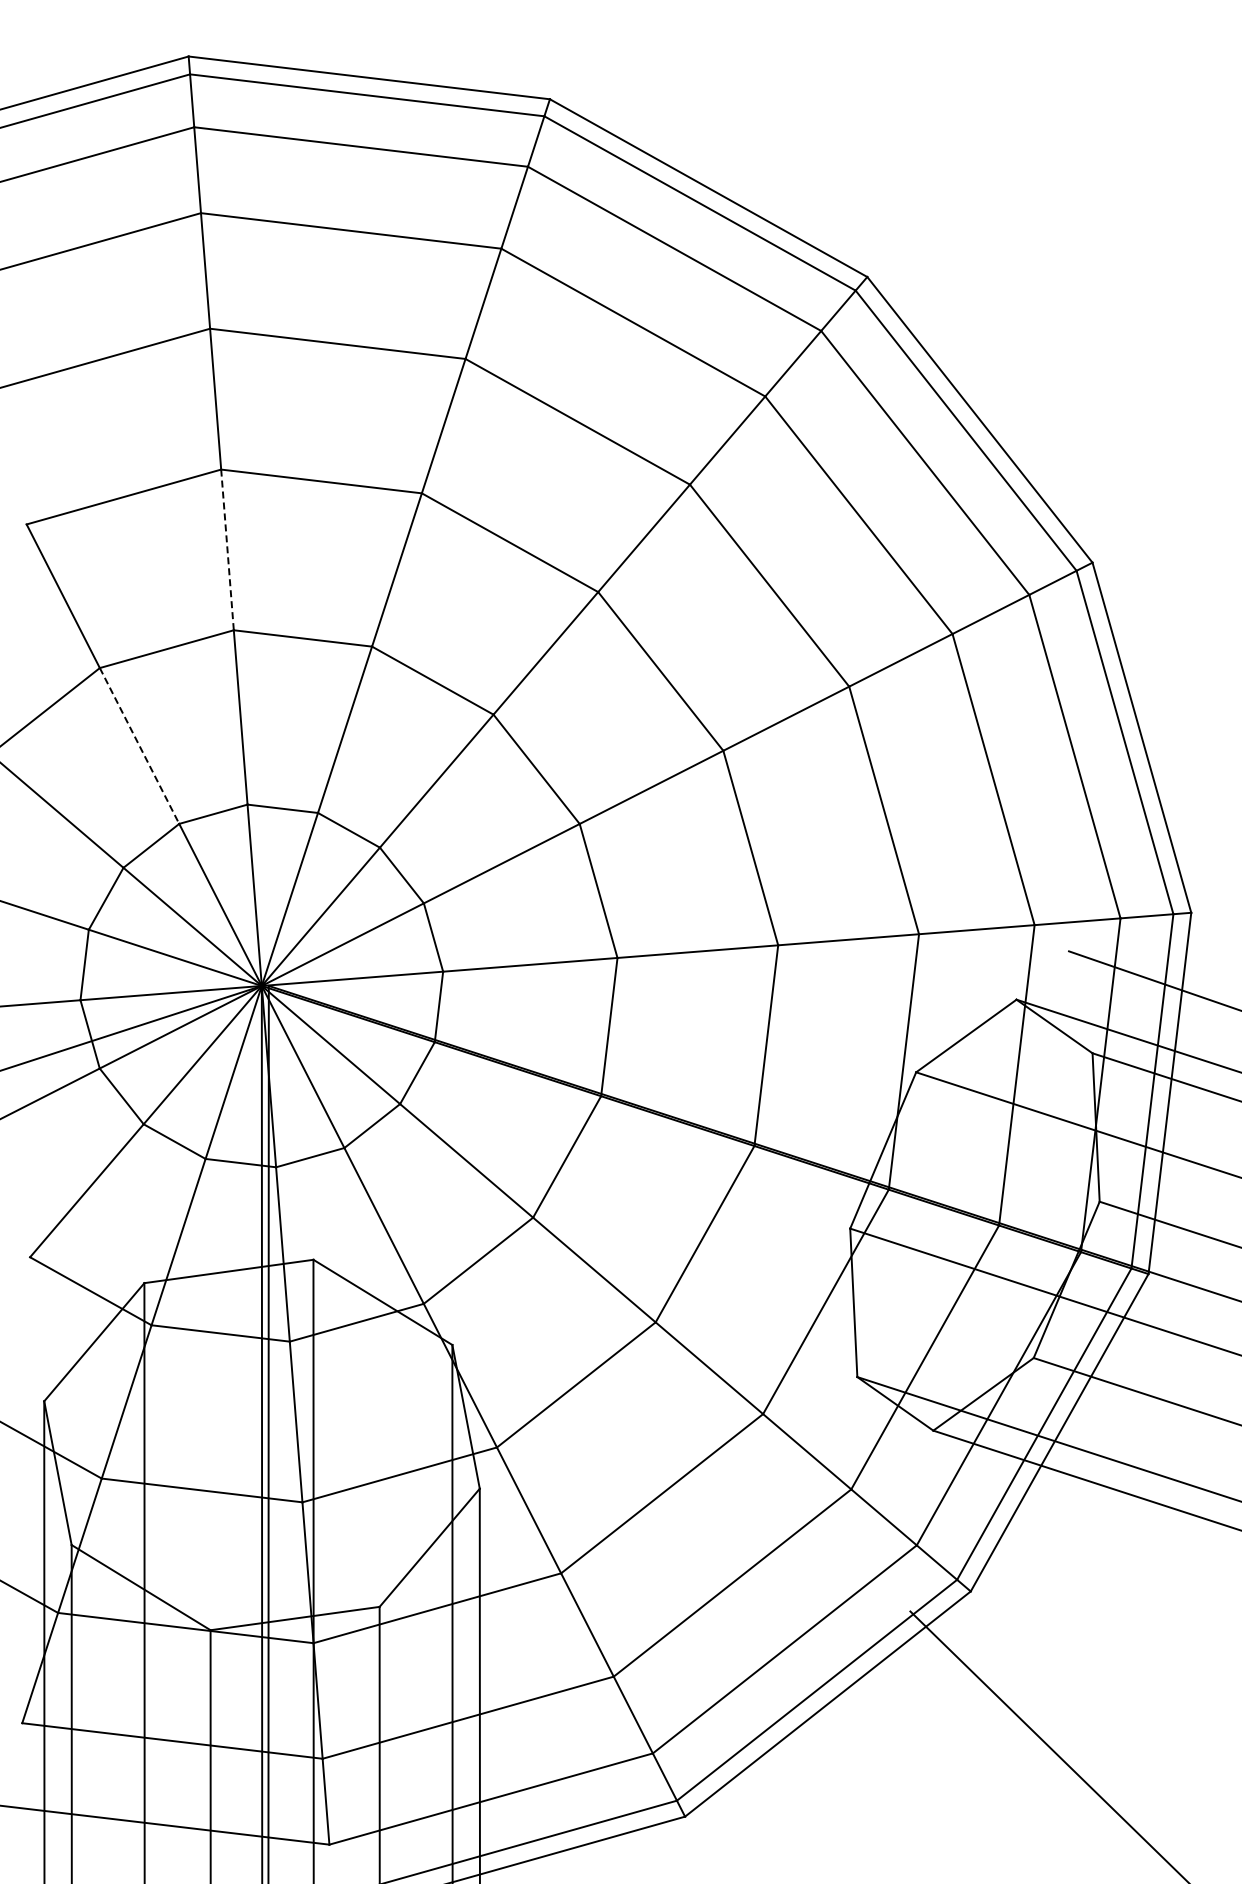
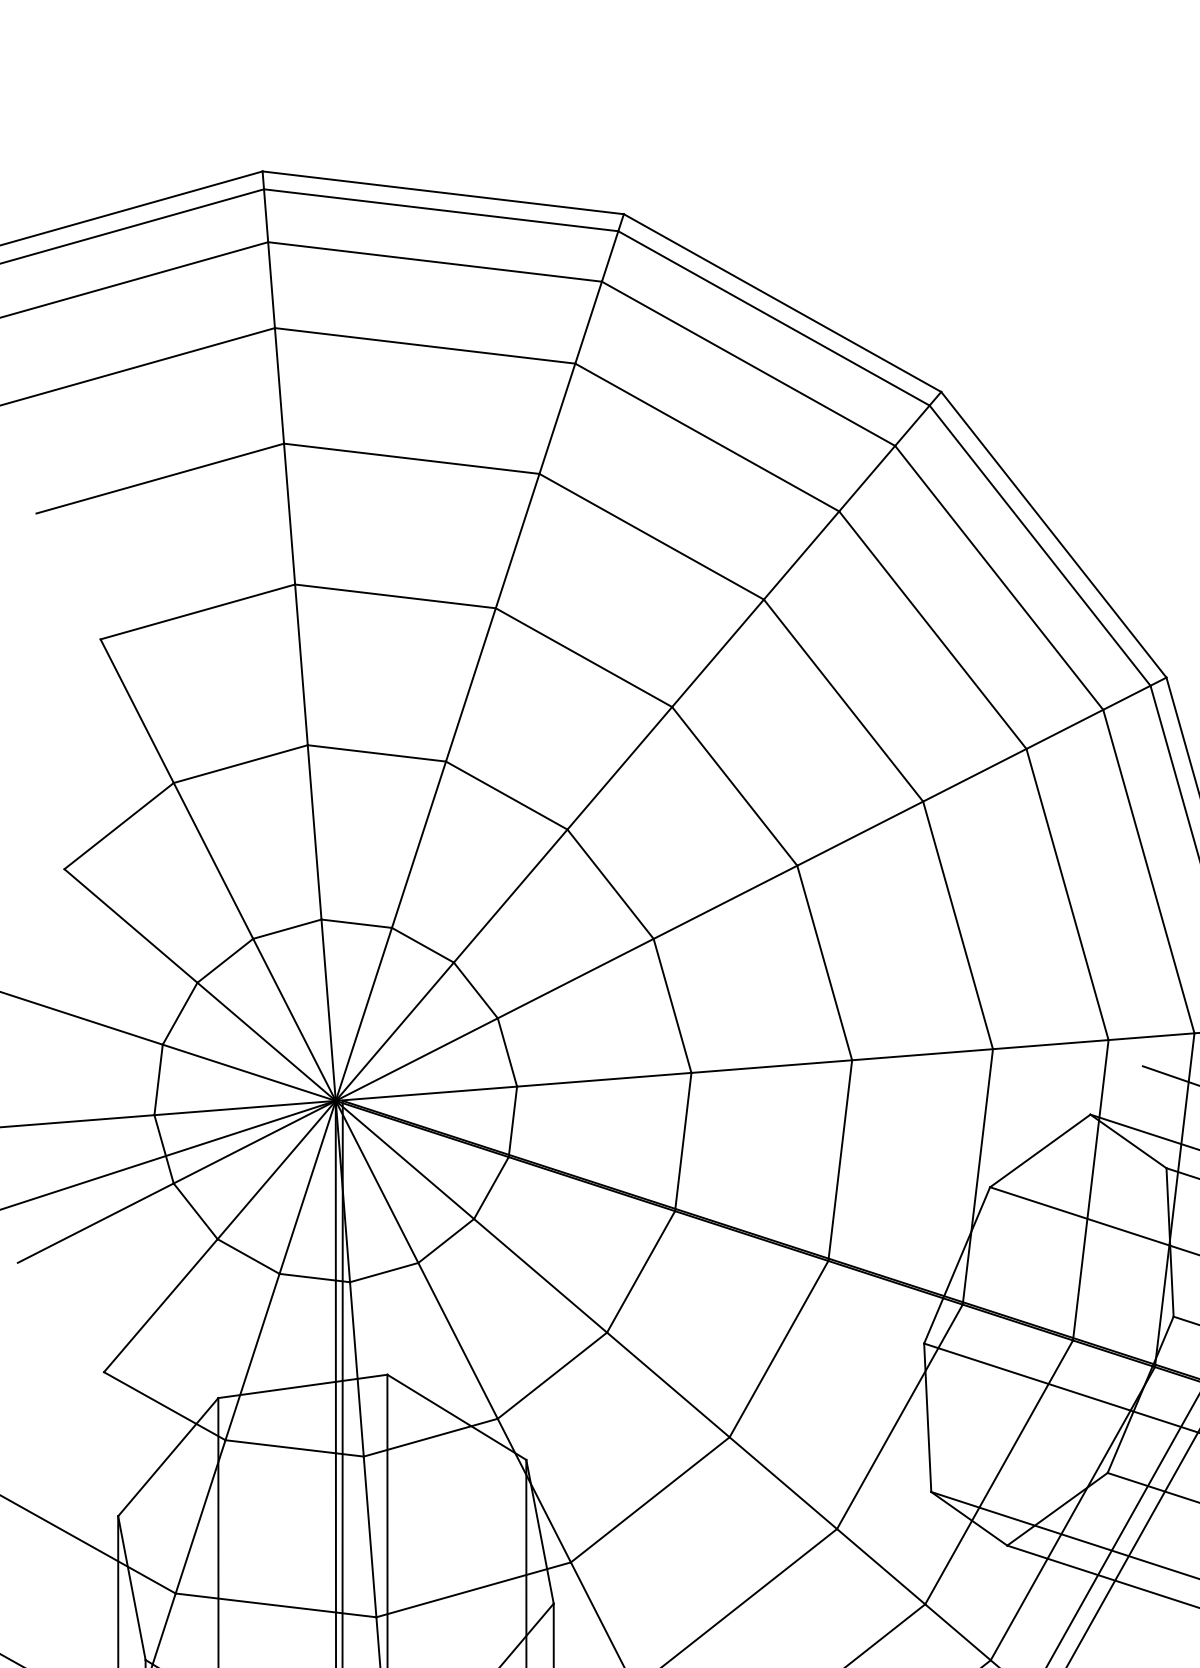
line: (227, 549) -> (301, 664), dashed -> solid
line: (139, 746) -> (213, 861), dashed -> solid

